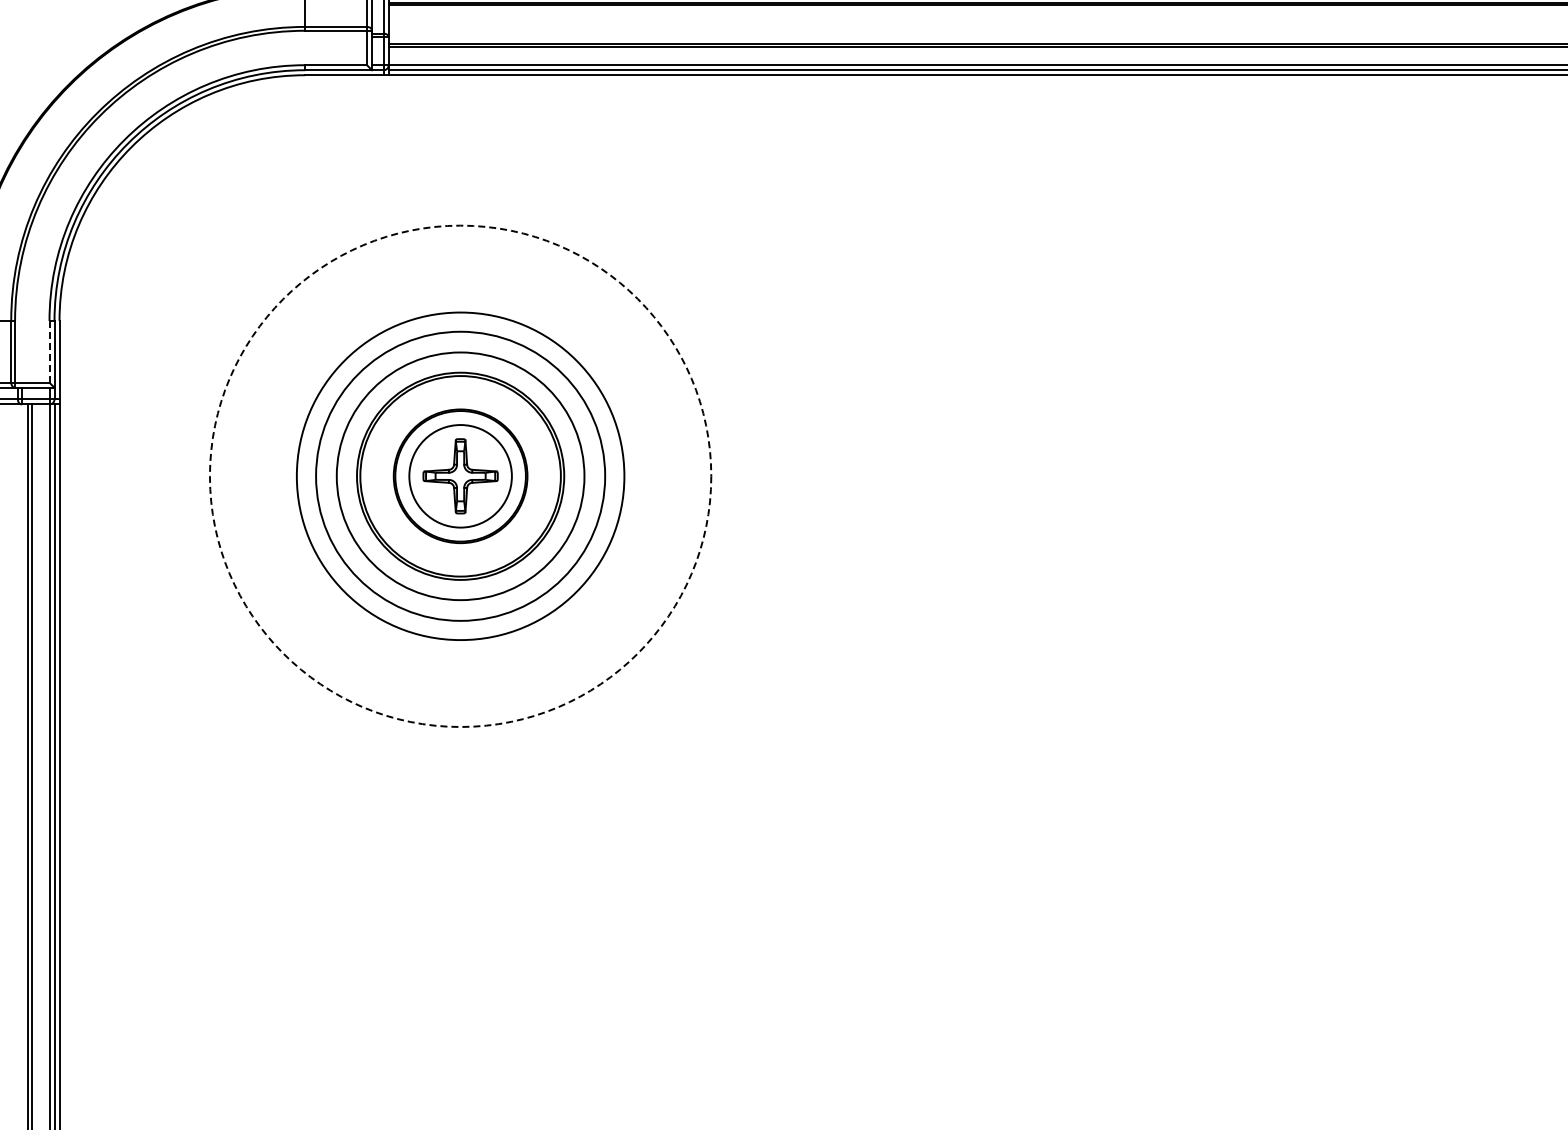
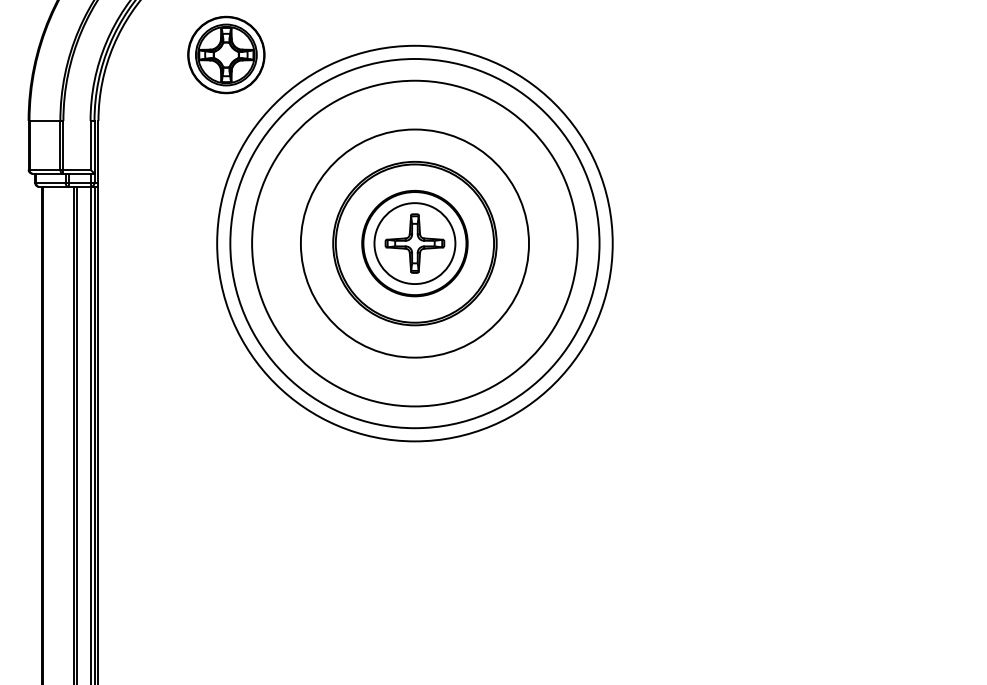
part: (221, 237) -> (226, 55), added
line: (49, 351) -> (90, 145), dashed -> solid
circle: (460, 475) -> (414, 242), size x1.67
circle: (460, 476) -> (414, 243), dashed -> solid
circle: (460, 476) -> (414, 243), size x1.43

